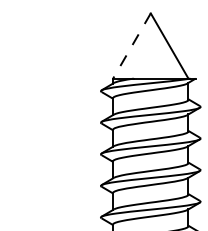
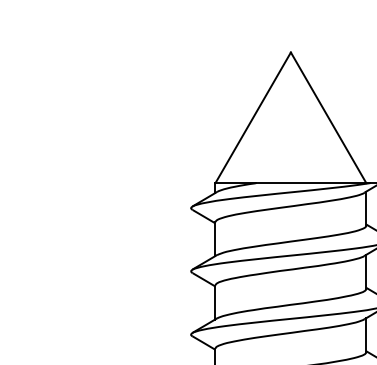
line: (131, 46) -> (252, 118), dashed -> solid

